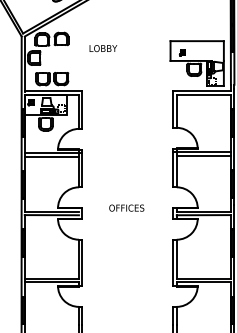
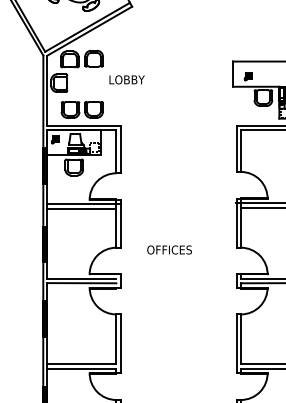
text: (103, 48) -> (127, 79), moved
text: (126, 207) -> (169, 249), moved

